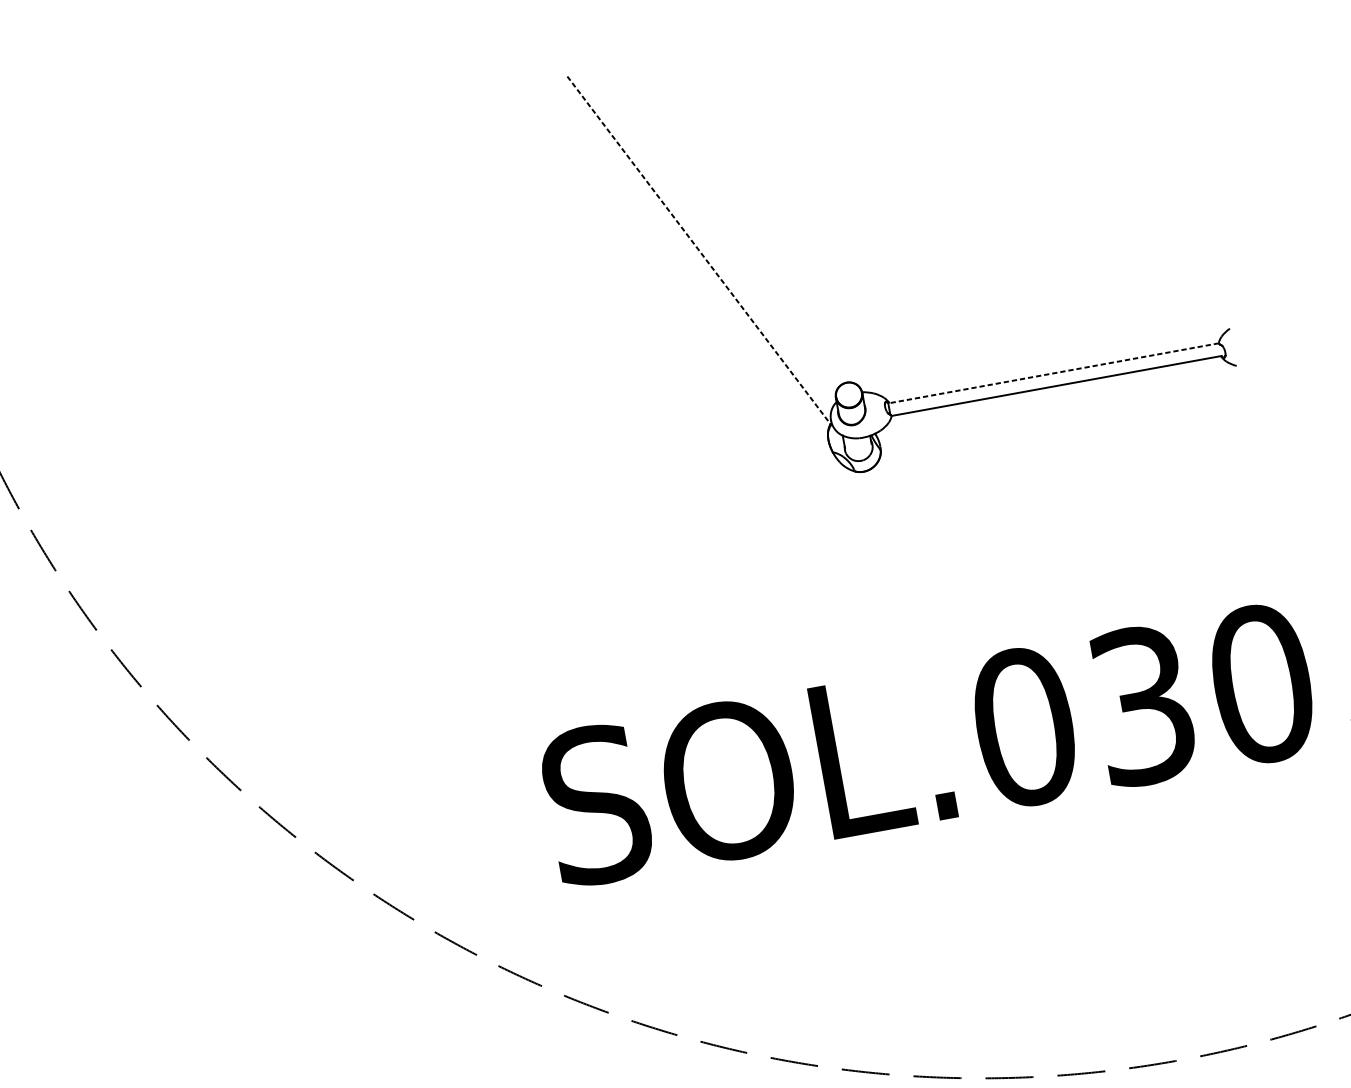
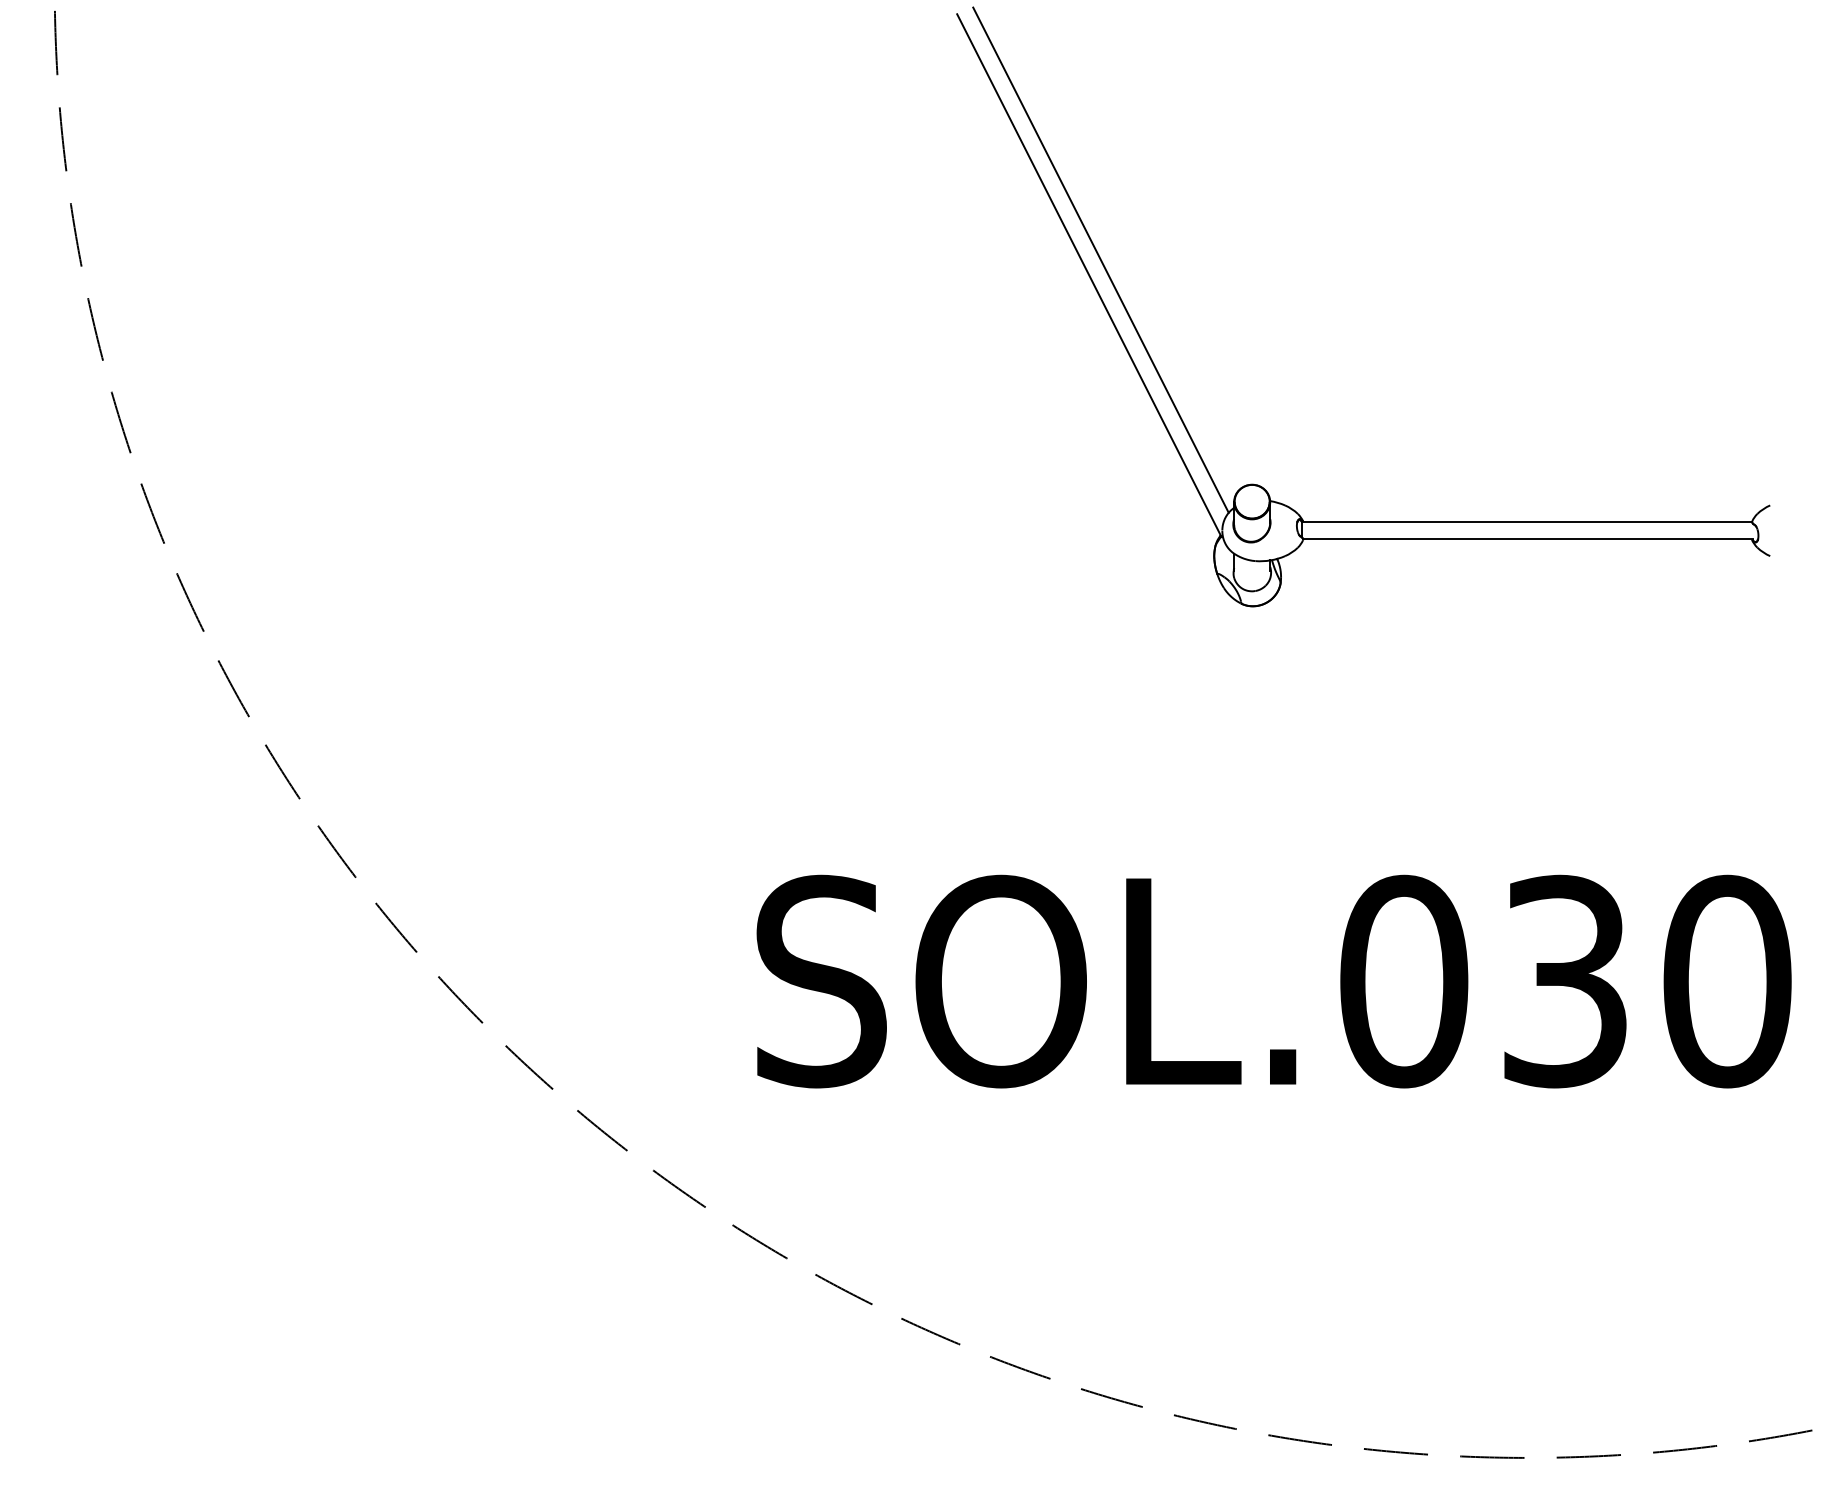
line: (705, 237) -> (1100, 259), added
line: (699, 250) -> (1089, 275), dashed -> solid
line: (1053, 373) -> (1526, 522), dashed -> solid

